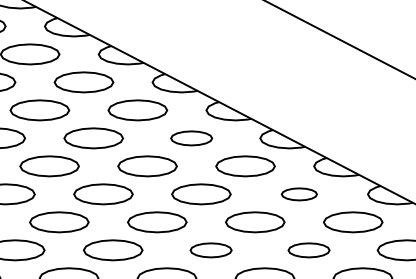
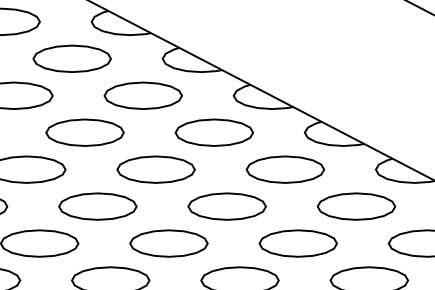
part: (191, 138) -> (143, 95), size x1.43
part: (299, 194) -> (285, 169), size x1.67
part: (210, 250) -> (168, 243), size x1.43
part: (308, 250) -> (297, 243), size x1.43

